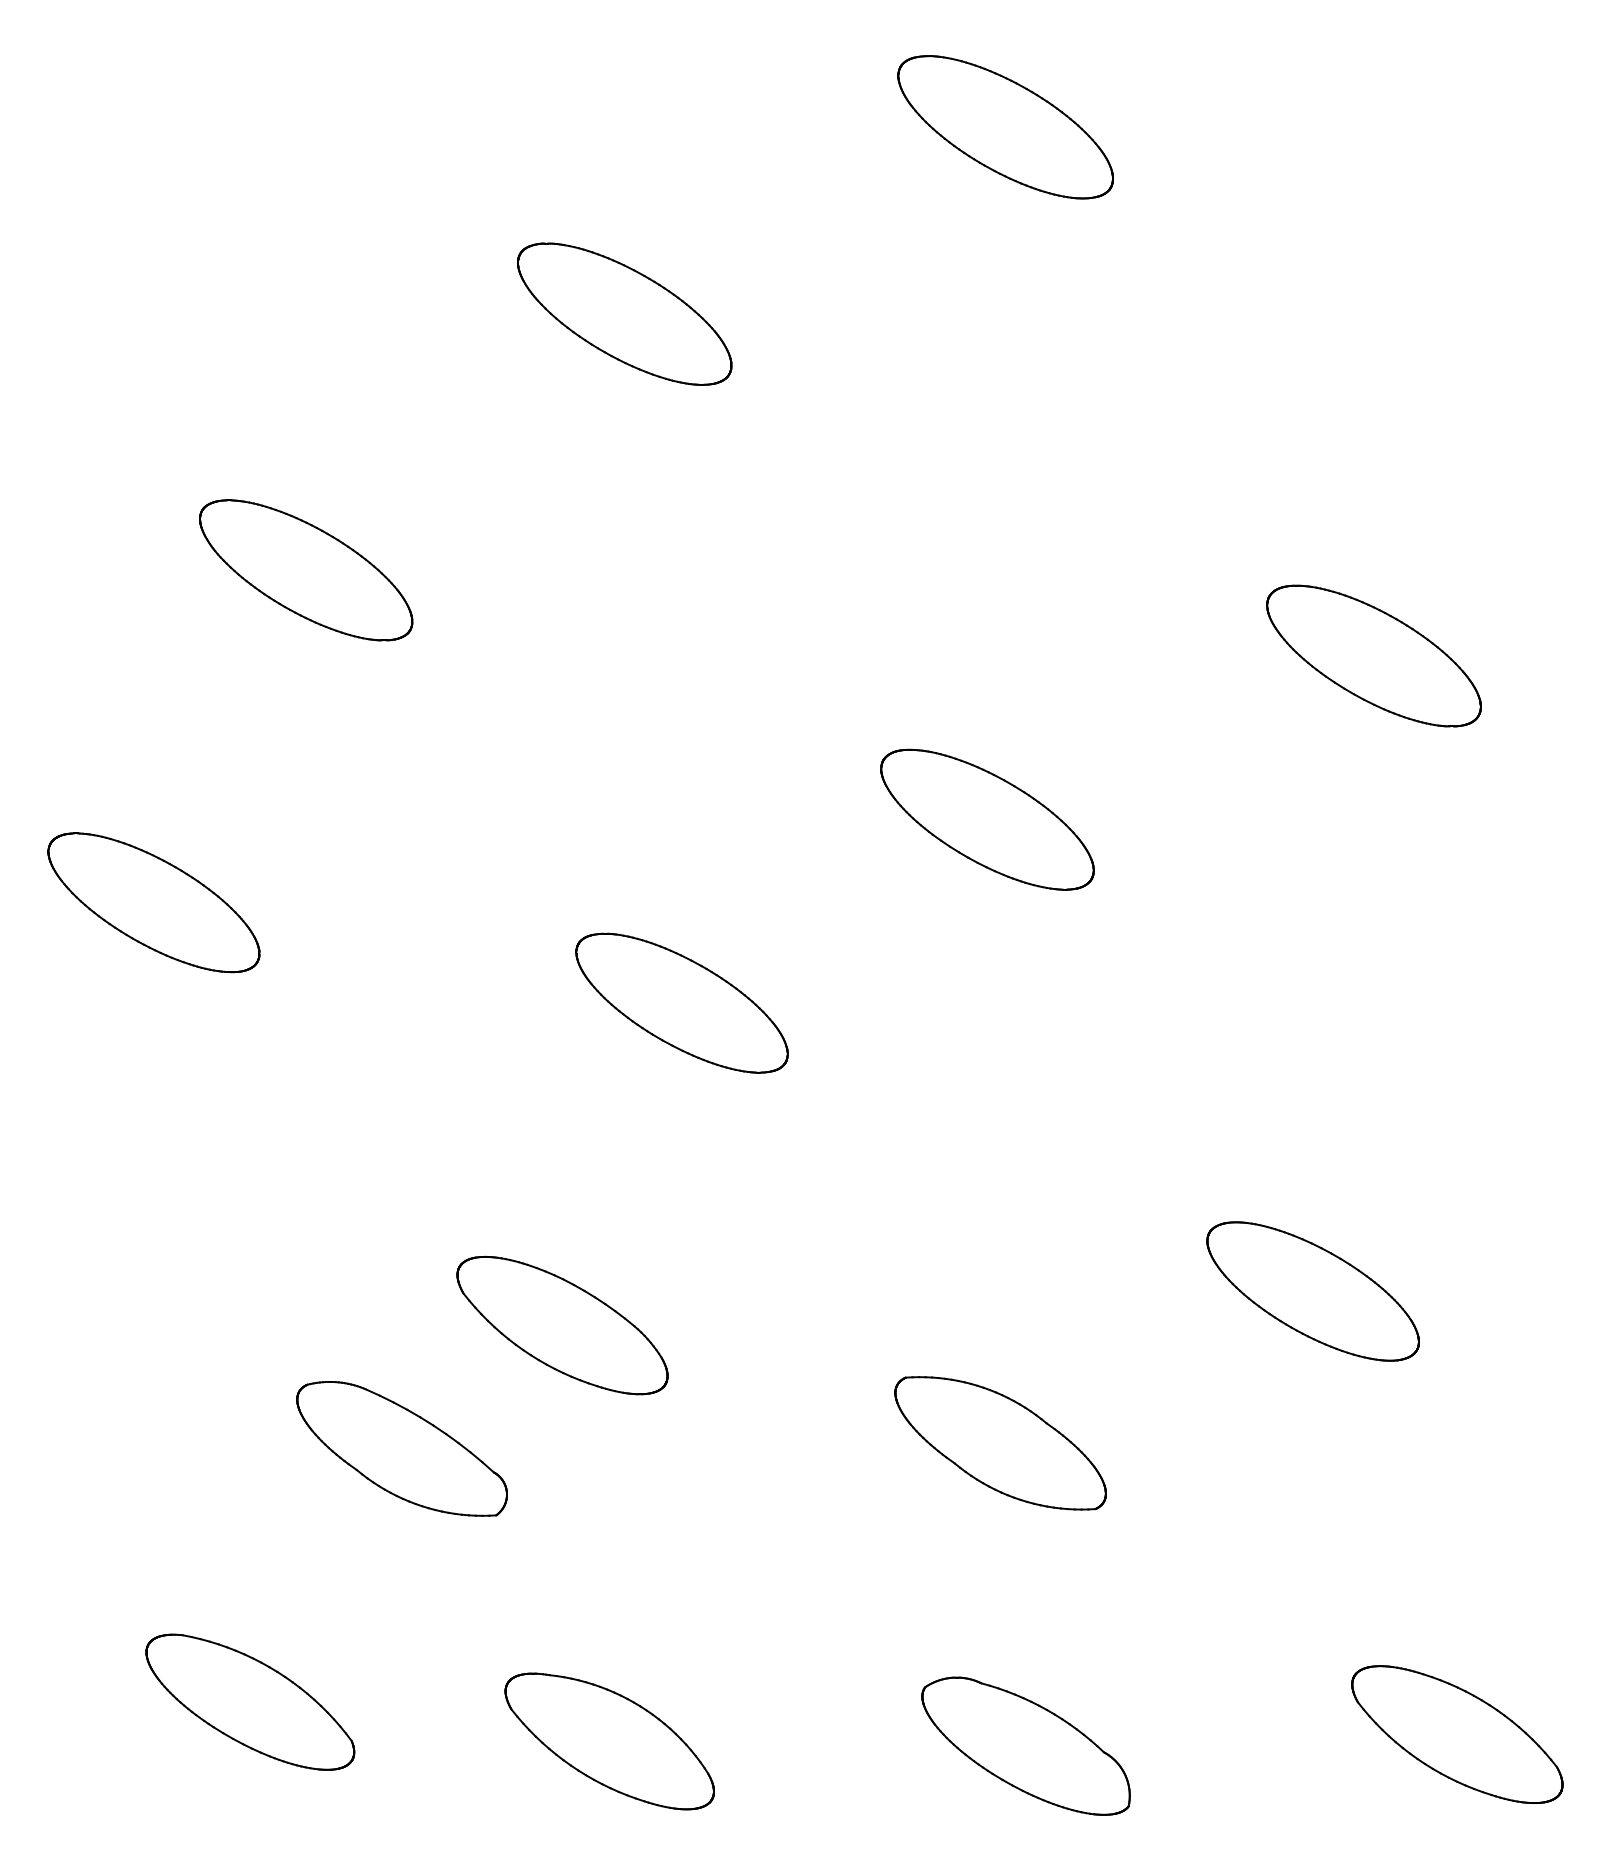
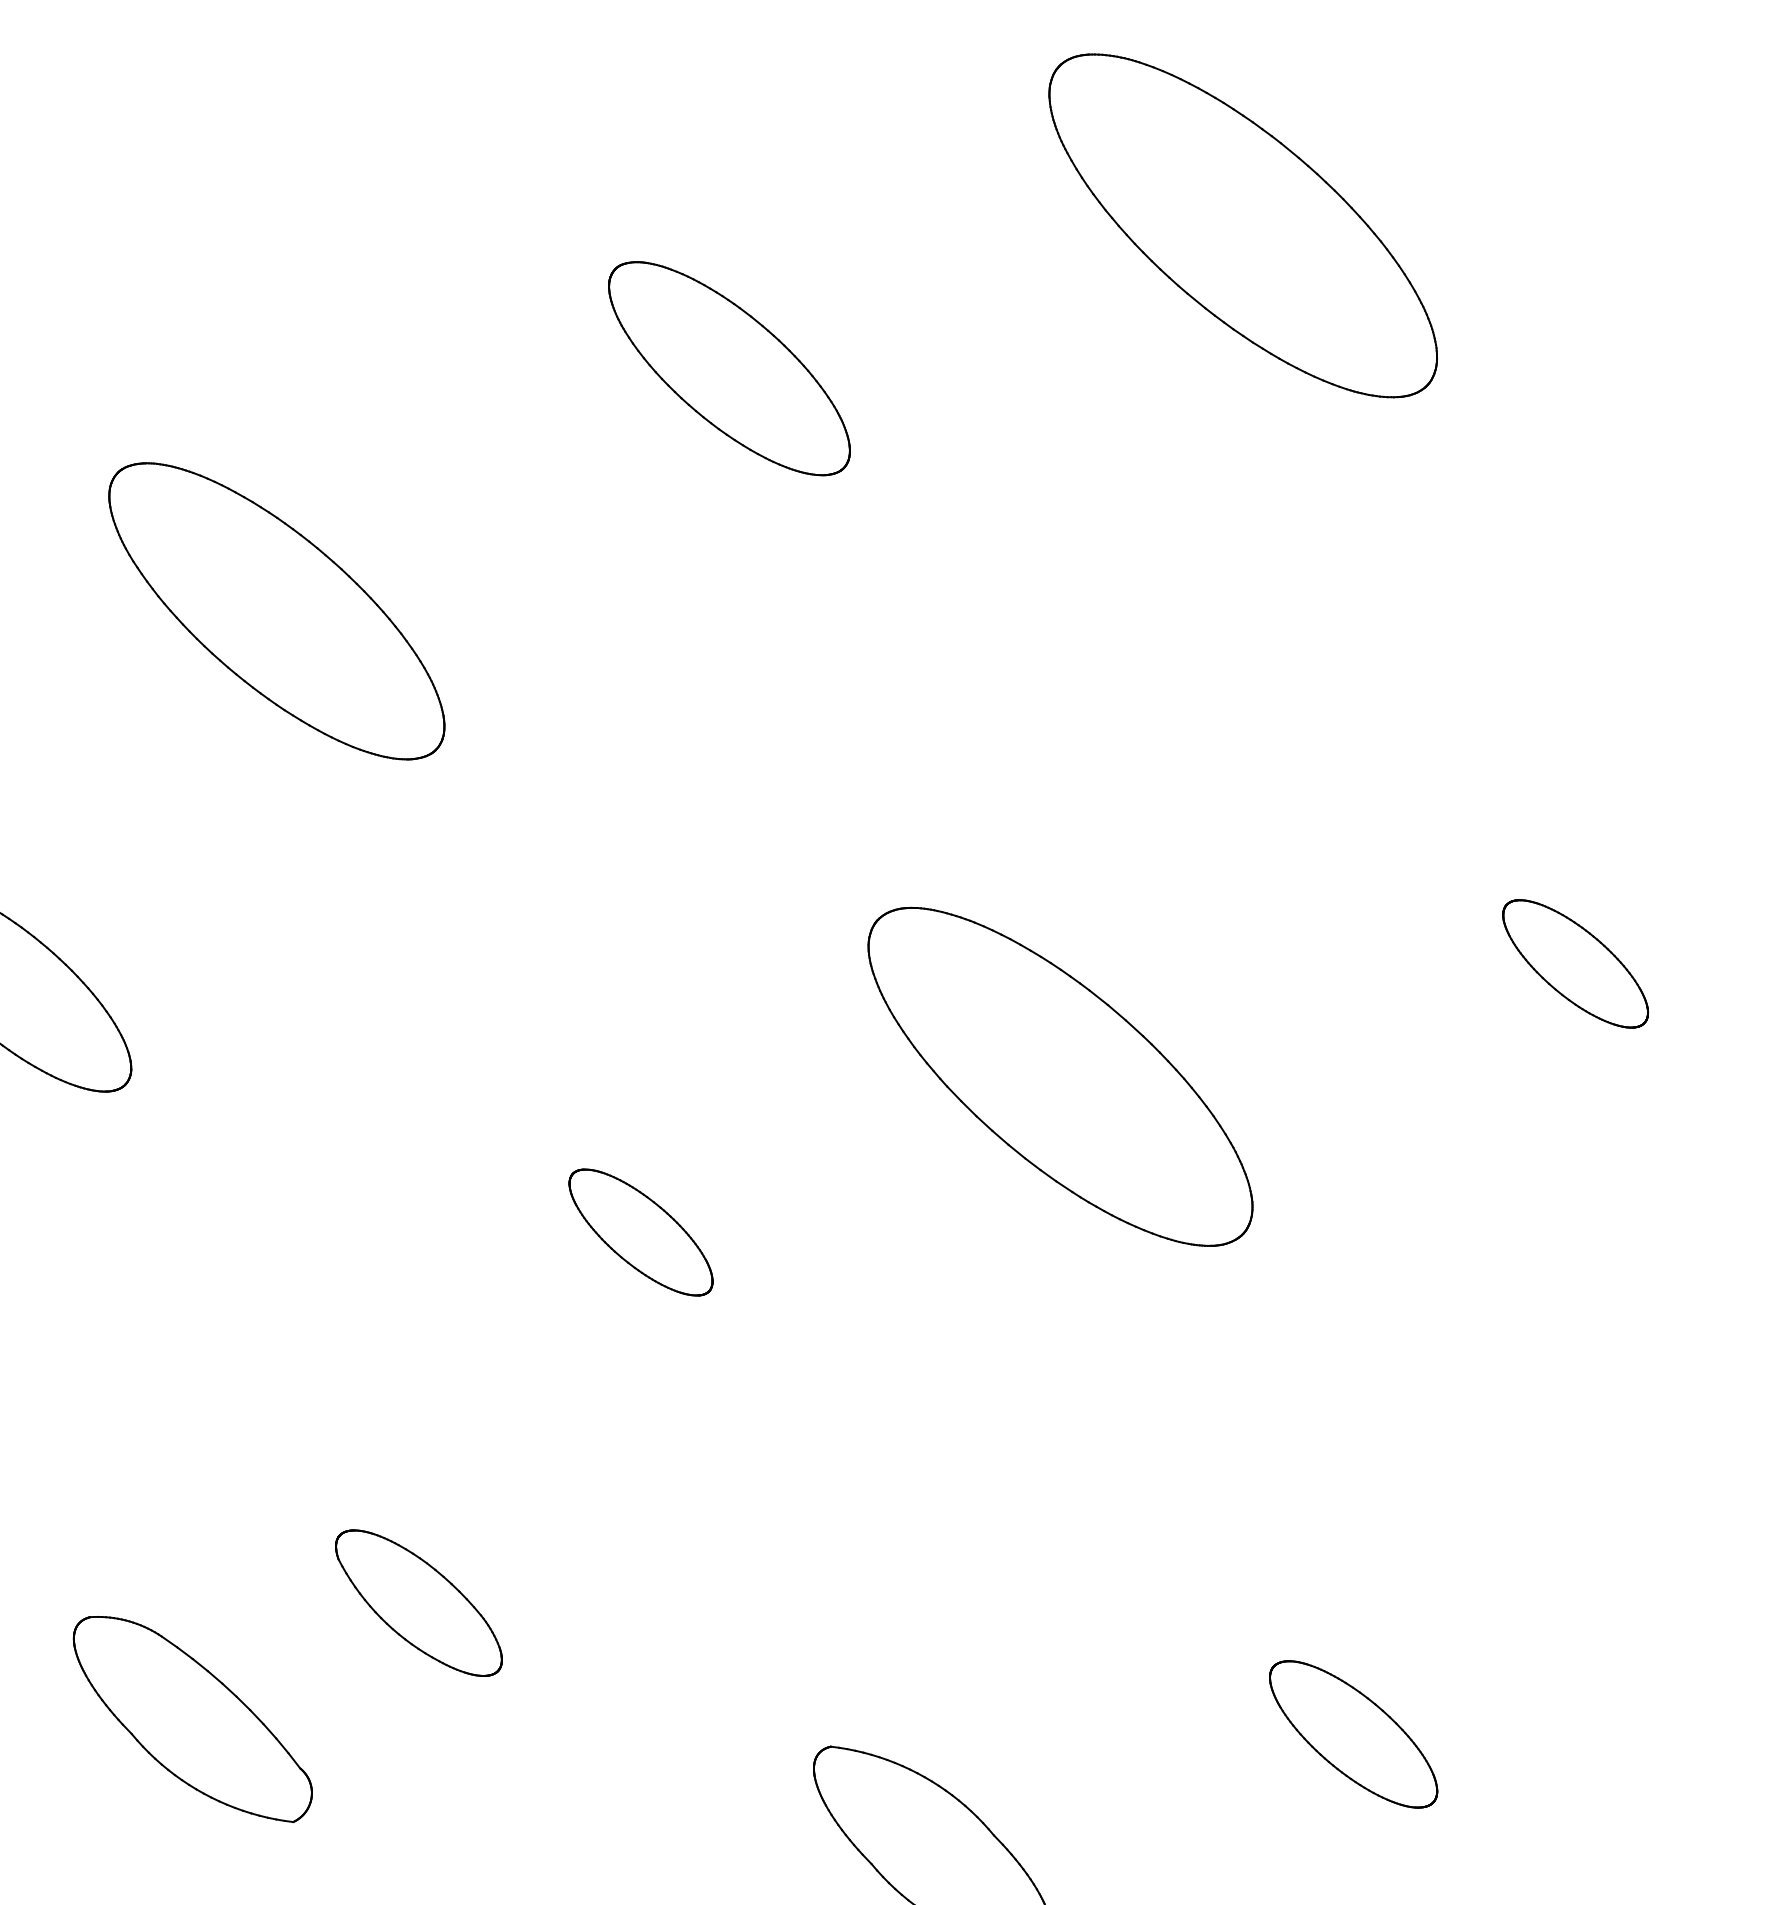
part: (1005, 127) -> (1242, 226), size x1.6
part: (306, 570) -> (277, 611), size x1.4
part: (1373, 655) -> (1575, 963), size x0.6
part: (987, 819) -> (1060, 1076), size x1.6
part: (681, 1002) -> (640, 1231), size x0.6
part: (1312, 1291) -> (1352, 1734), size x0.7
part: (562, 1325) -> (418, 1602), size x0.7

